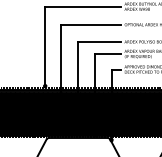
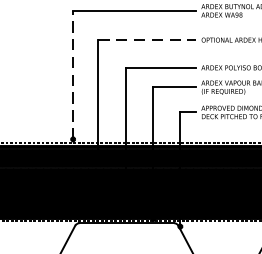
line: (91, 24) -> (147, 39), solid -> dashed
line: (45, 46) -> (73, 75), solid -> dashed

